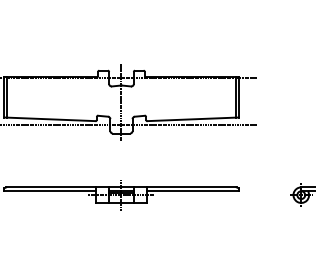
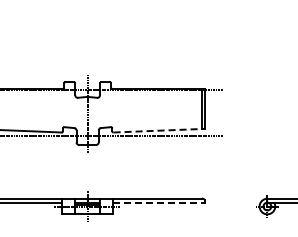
line: (193, 119) -> (159, 130), solid -> dashed
line: (192, 191) -> (158, 202), solid -> dashed

